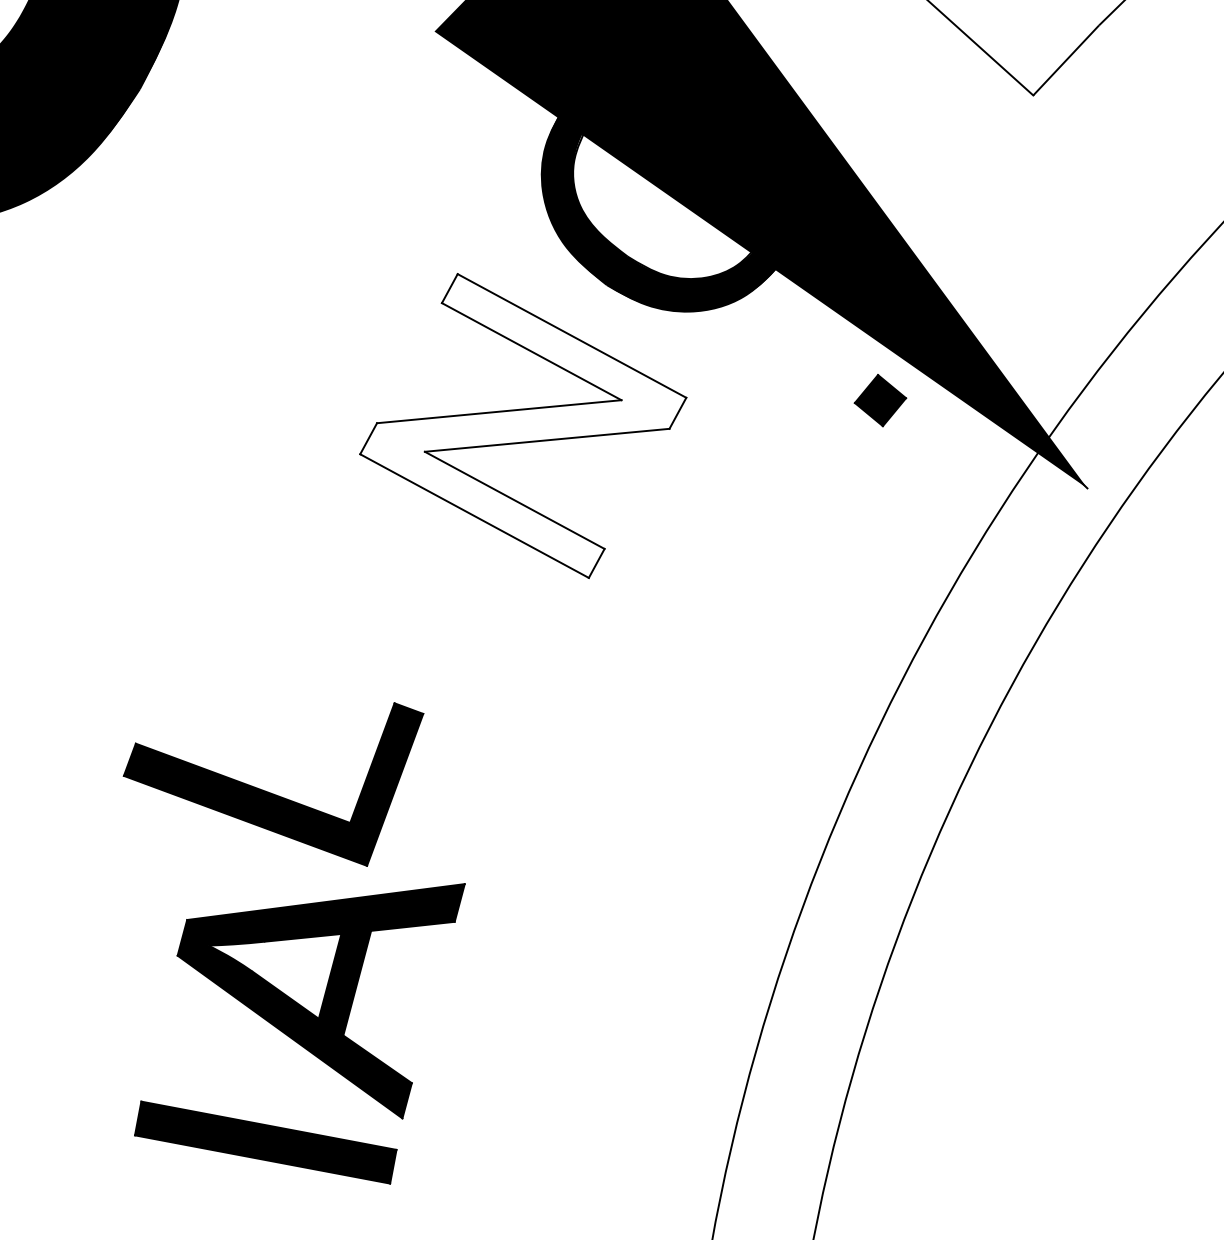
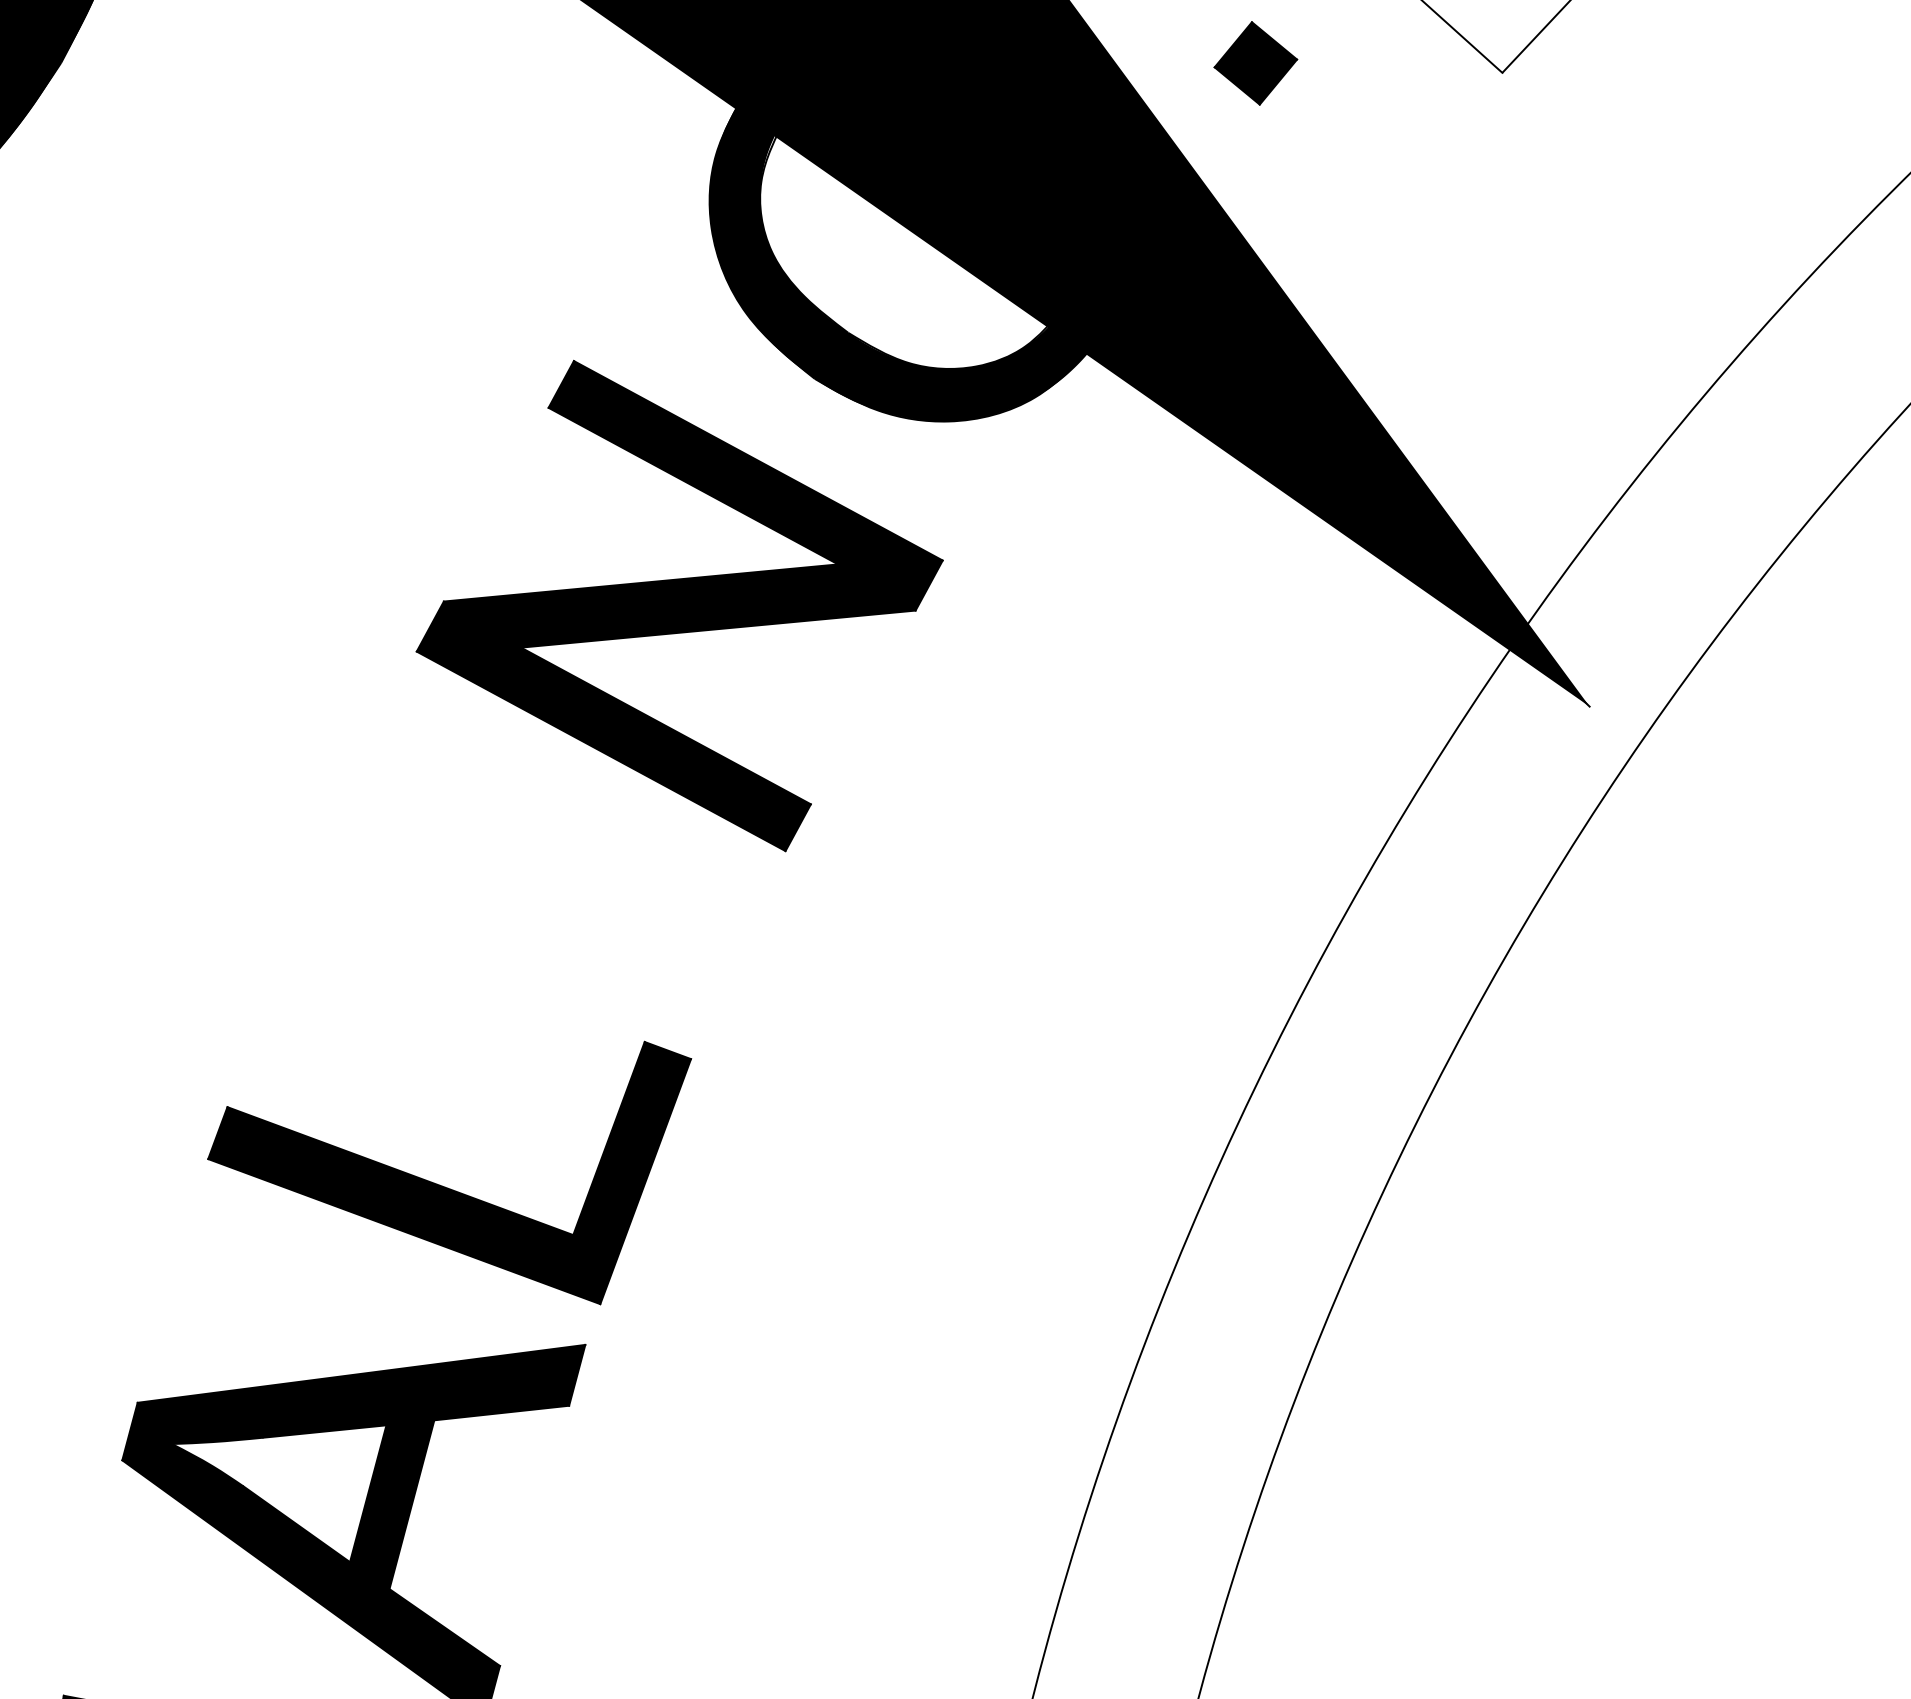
part: (880, 400) -> (1255, 63), moved
fill: (523, 425) -> (680, 605), added
part: (271, 792) -> (446, 1185), moved

